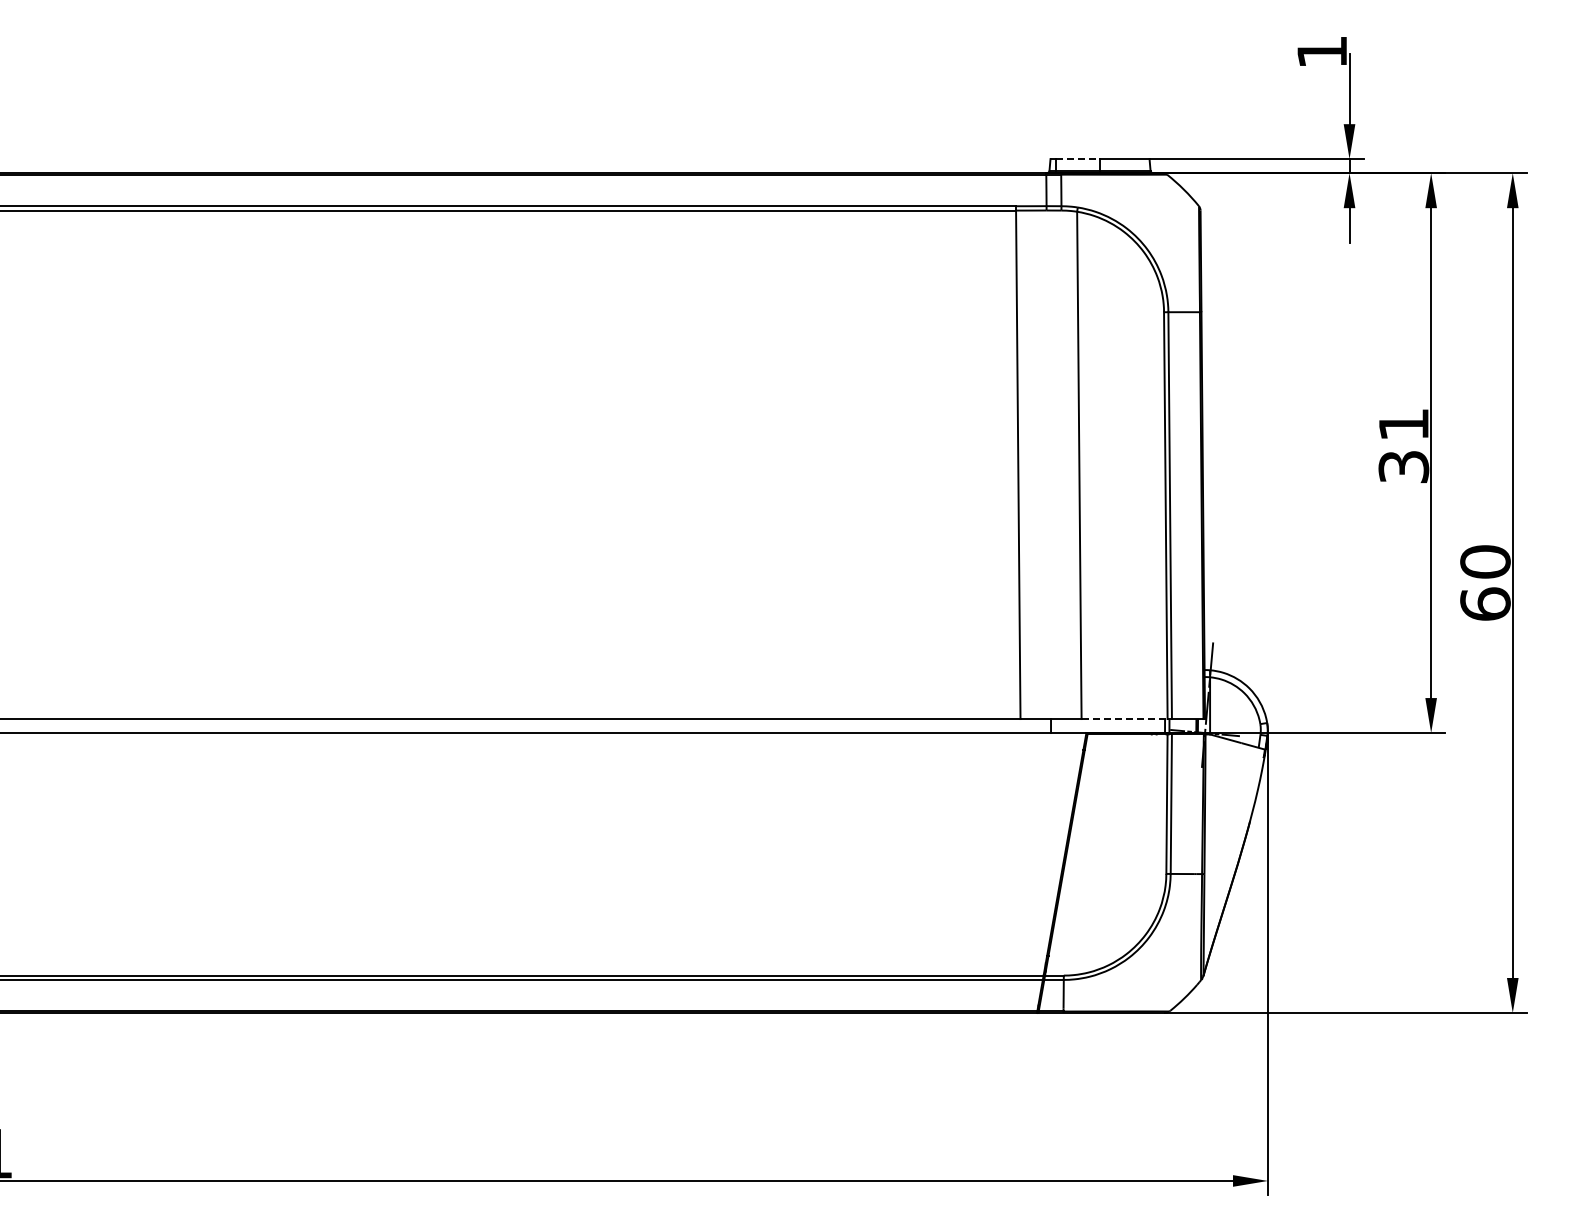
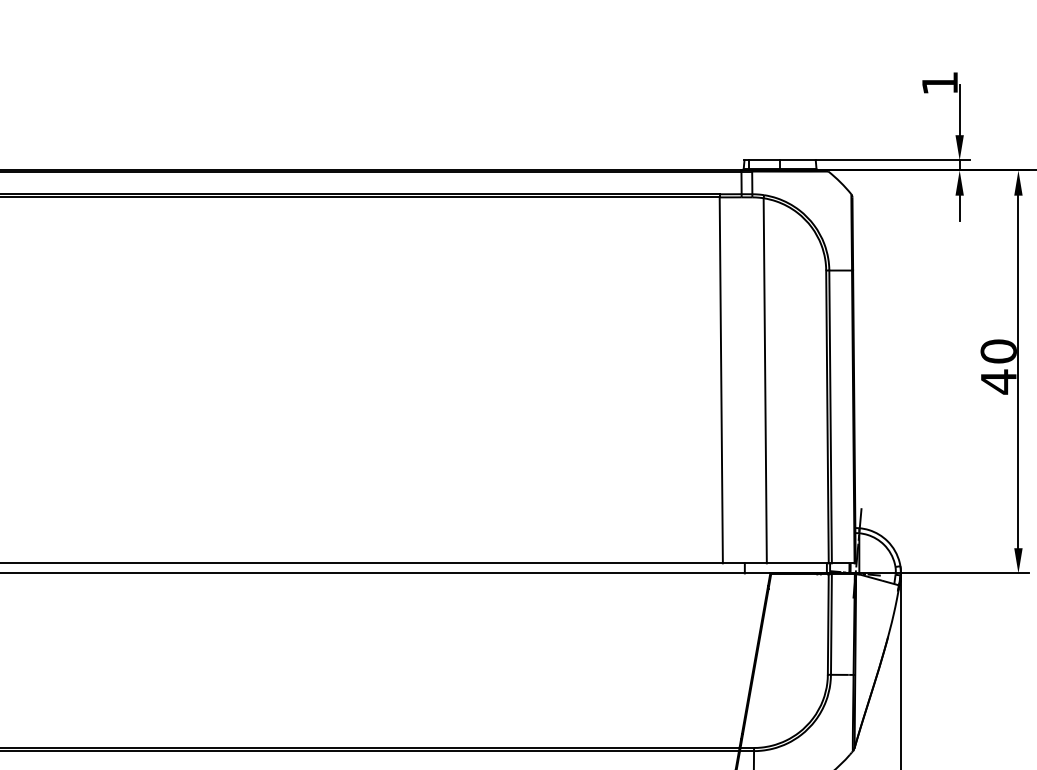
line: (1078, 159) -> (764, 160), dashed -> solid
text: (1403, 446) -> (998, 367), 31 -> 40
line: (1125, 719) -> (798, 563), dashed -> solid

